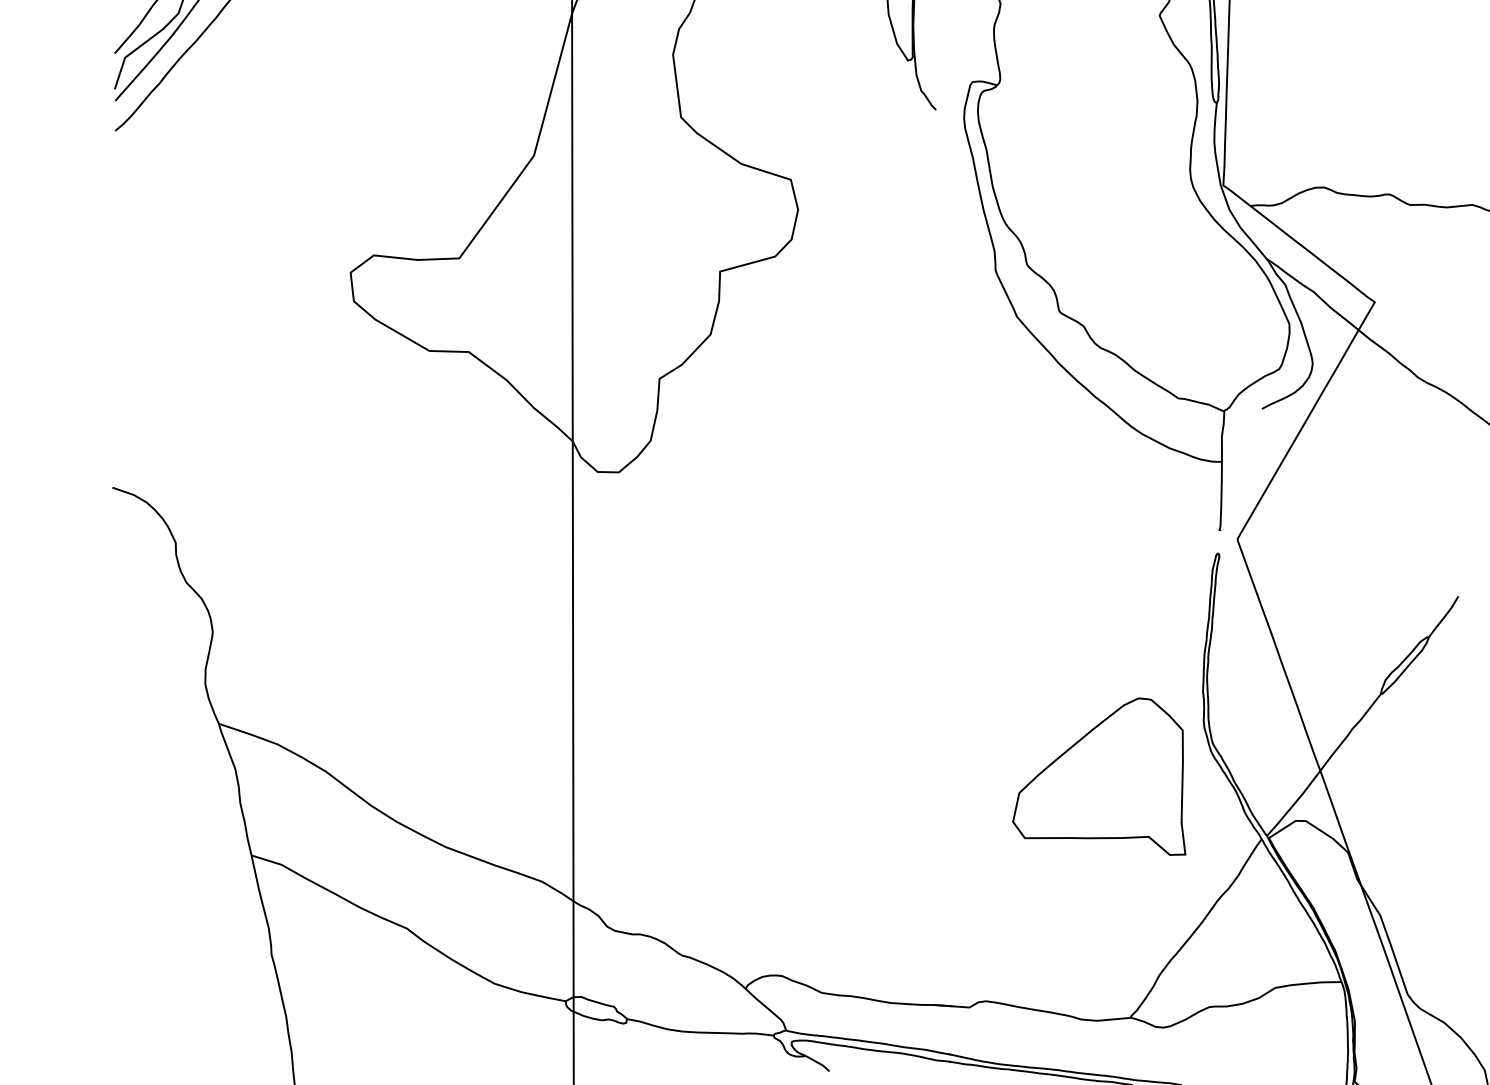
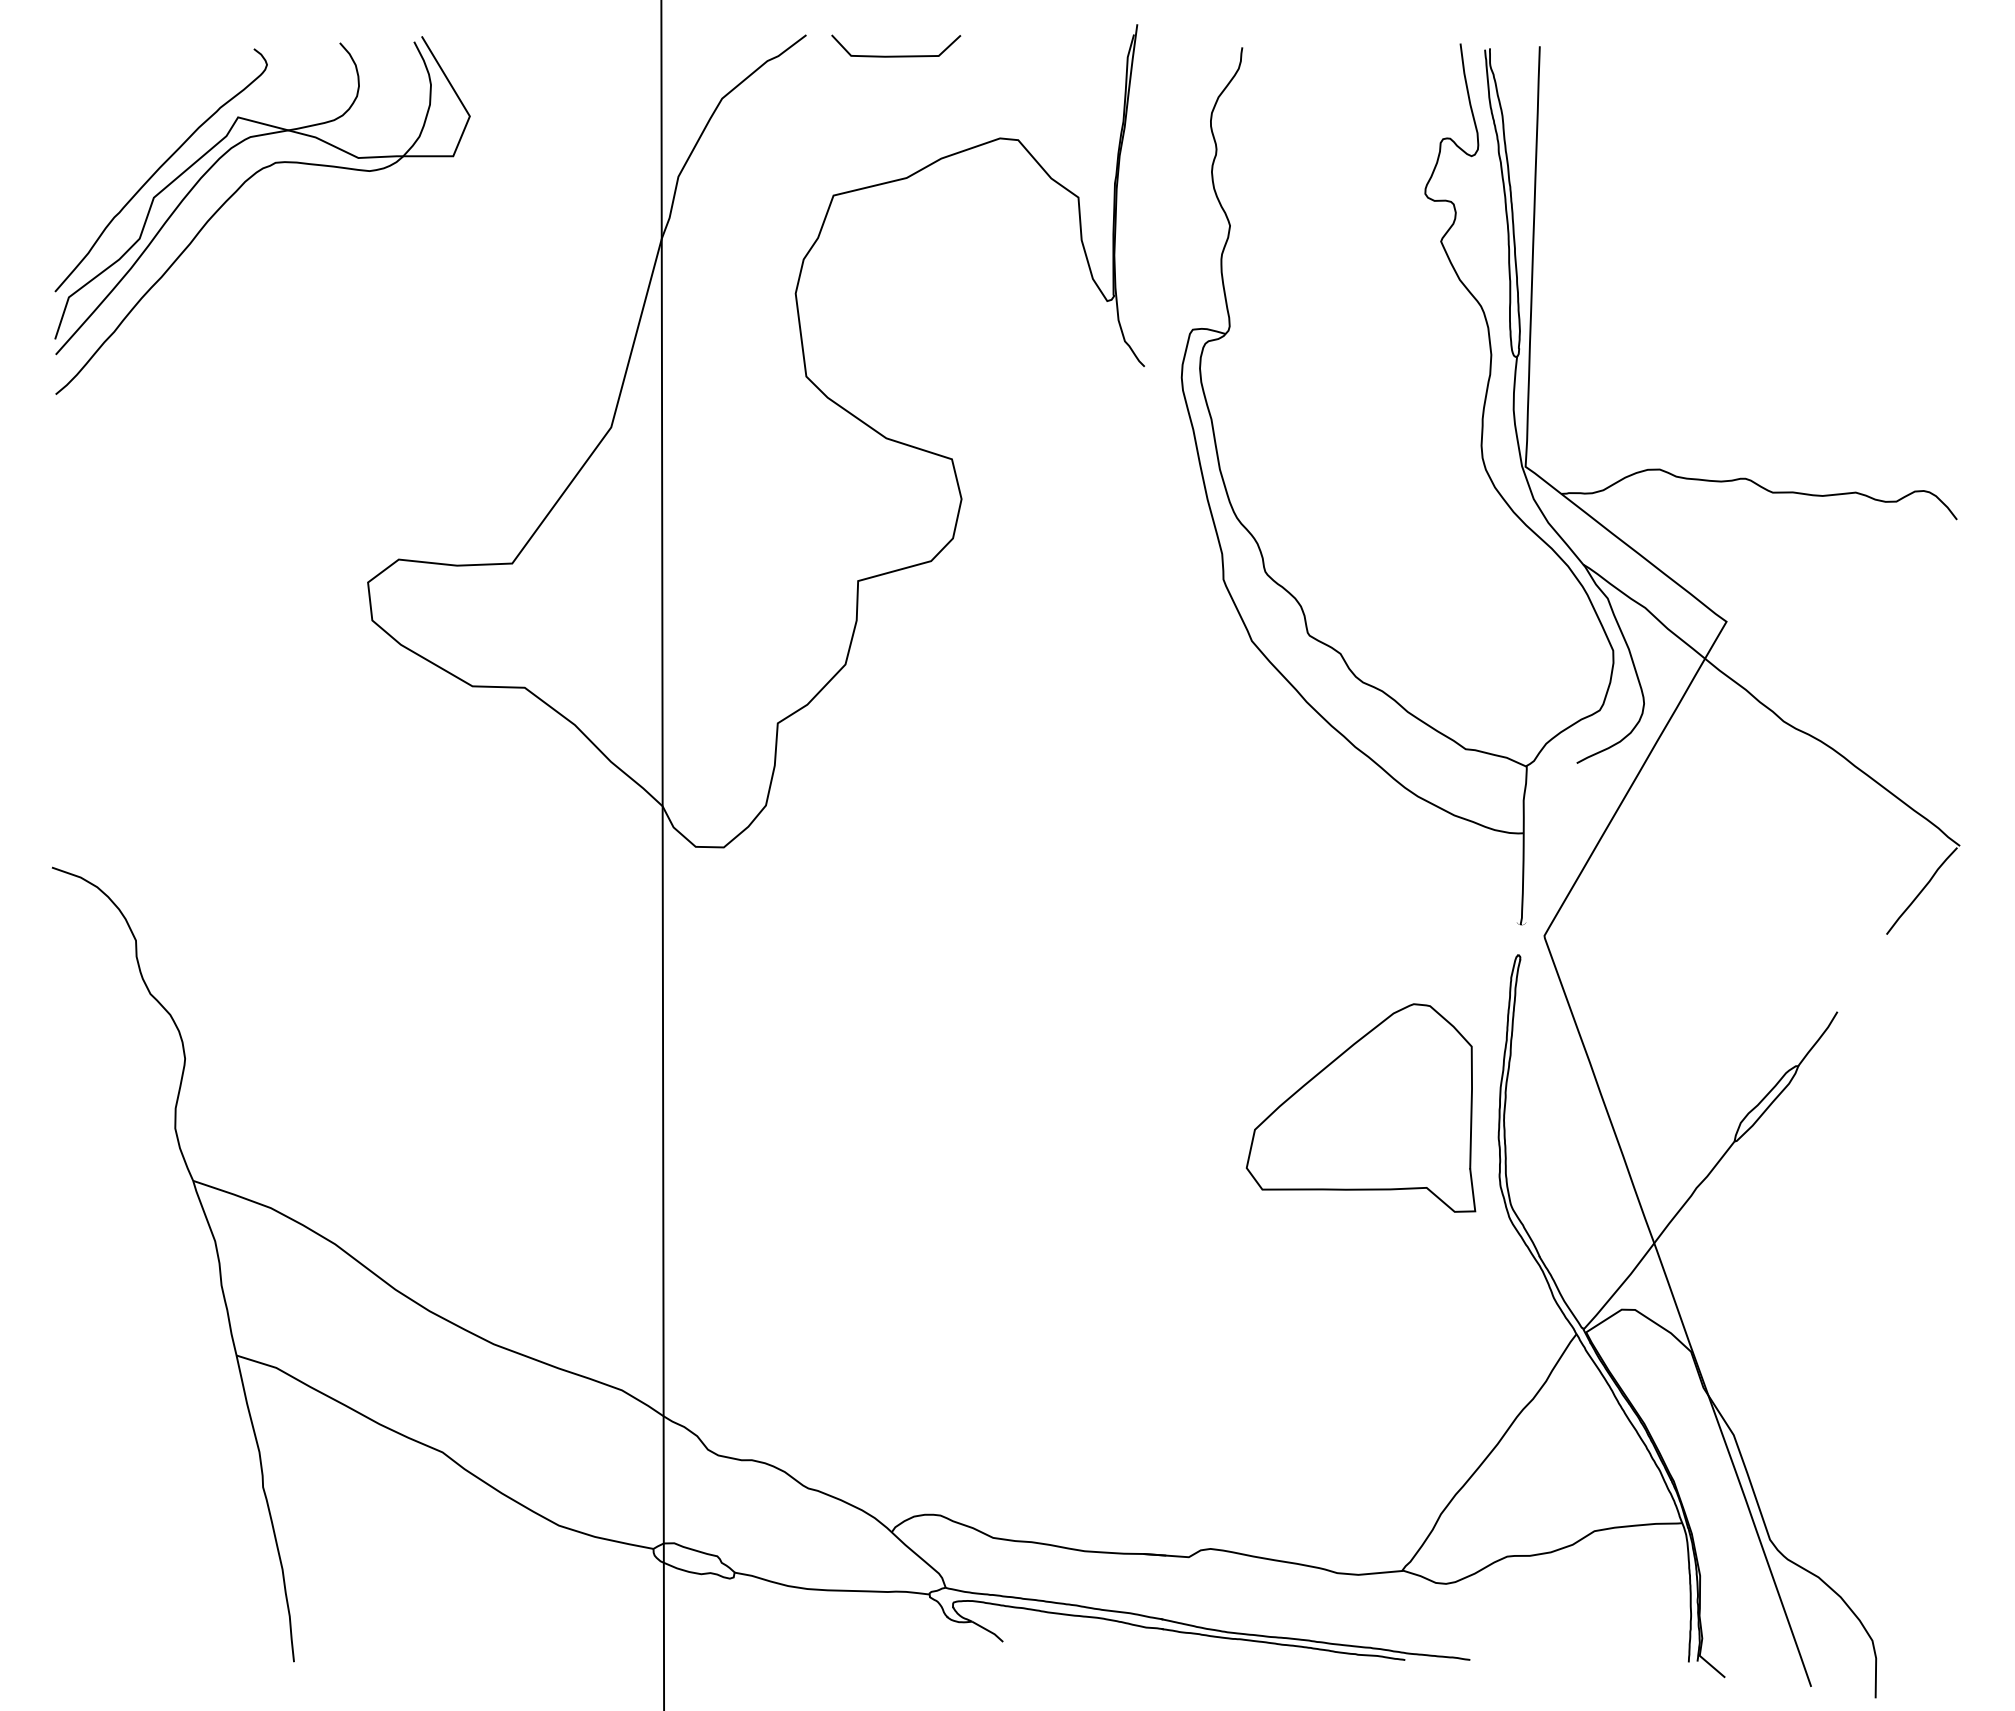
part: (1098, 776) -> (1360, 1107), moved

